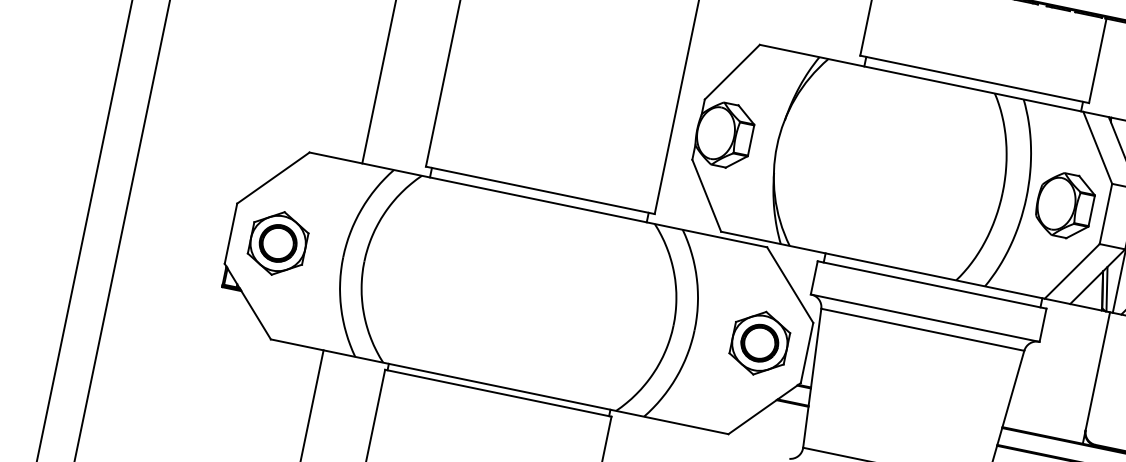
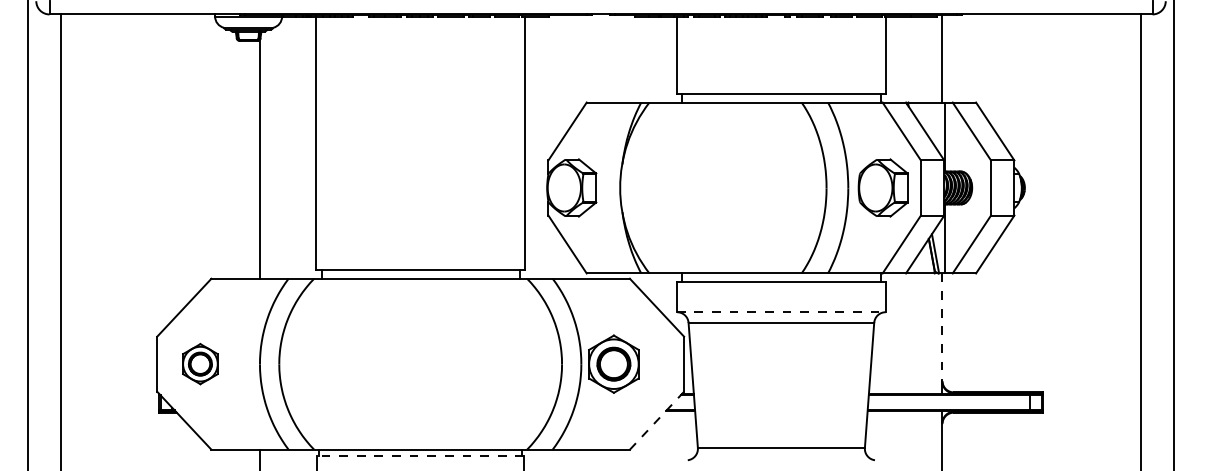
part: (278, 242) -> (200, 363), size x0.7
line: (925, 318) -> (781, 312), solid -> dashed
part: (759, 342) -> (613, 363), moved
line: (1097, 372) -> (942, 328), solid -> dashed
line: (498, 393) -> (420, 455), solid -> dashed
line: (765, 408) -> (657, 420), solid -> dashed

